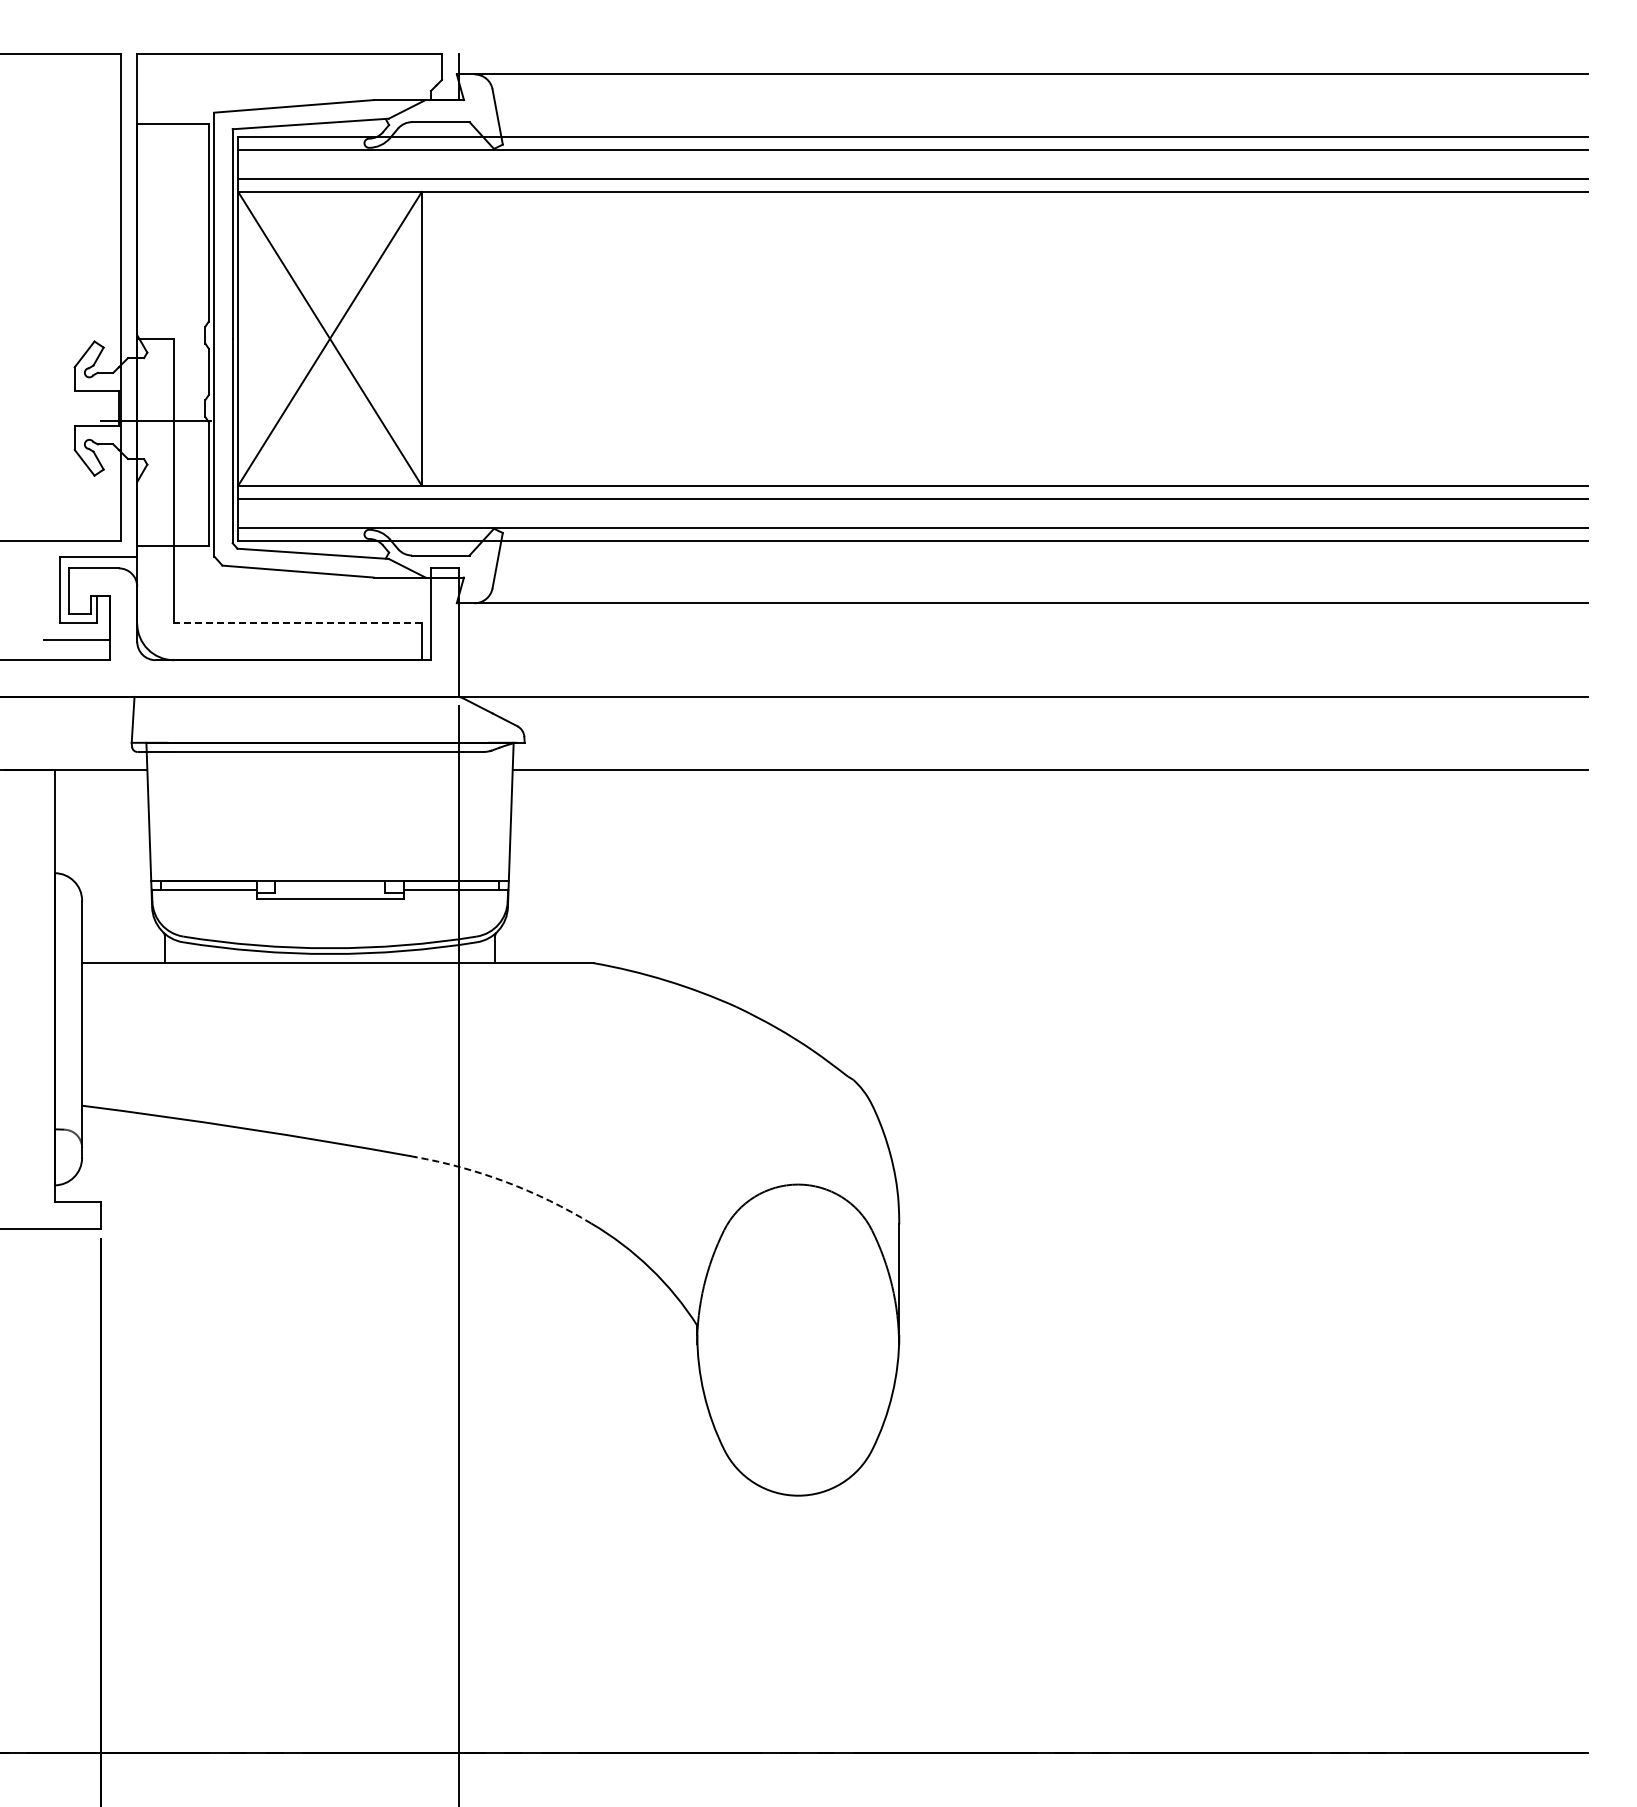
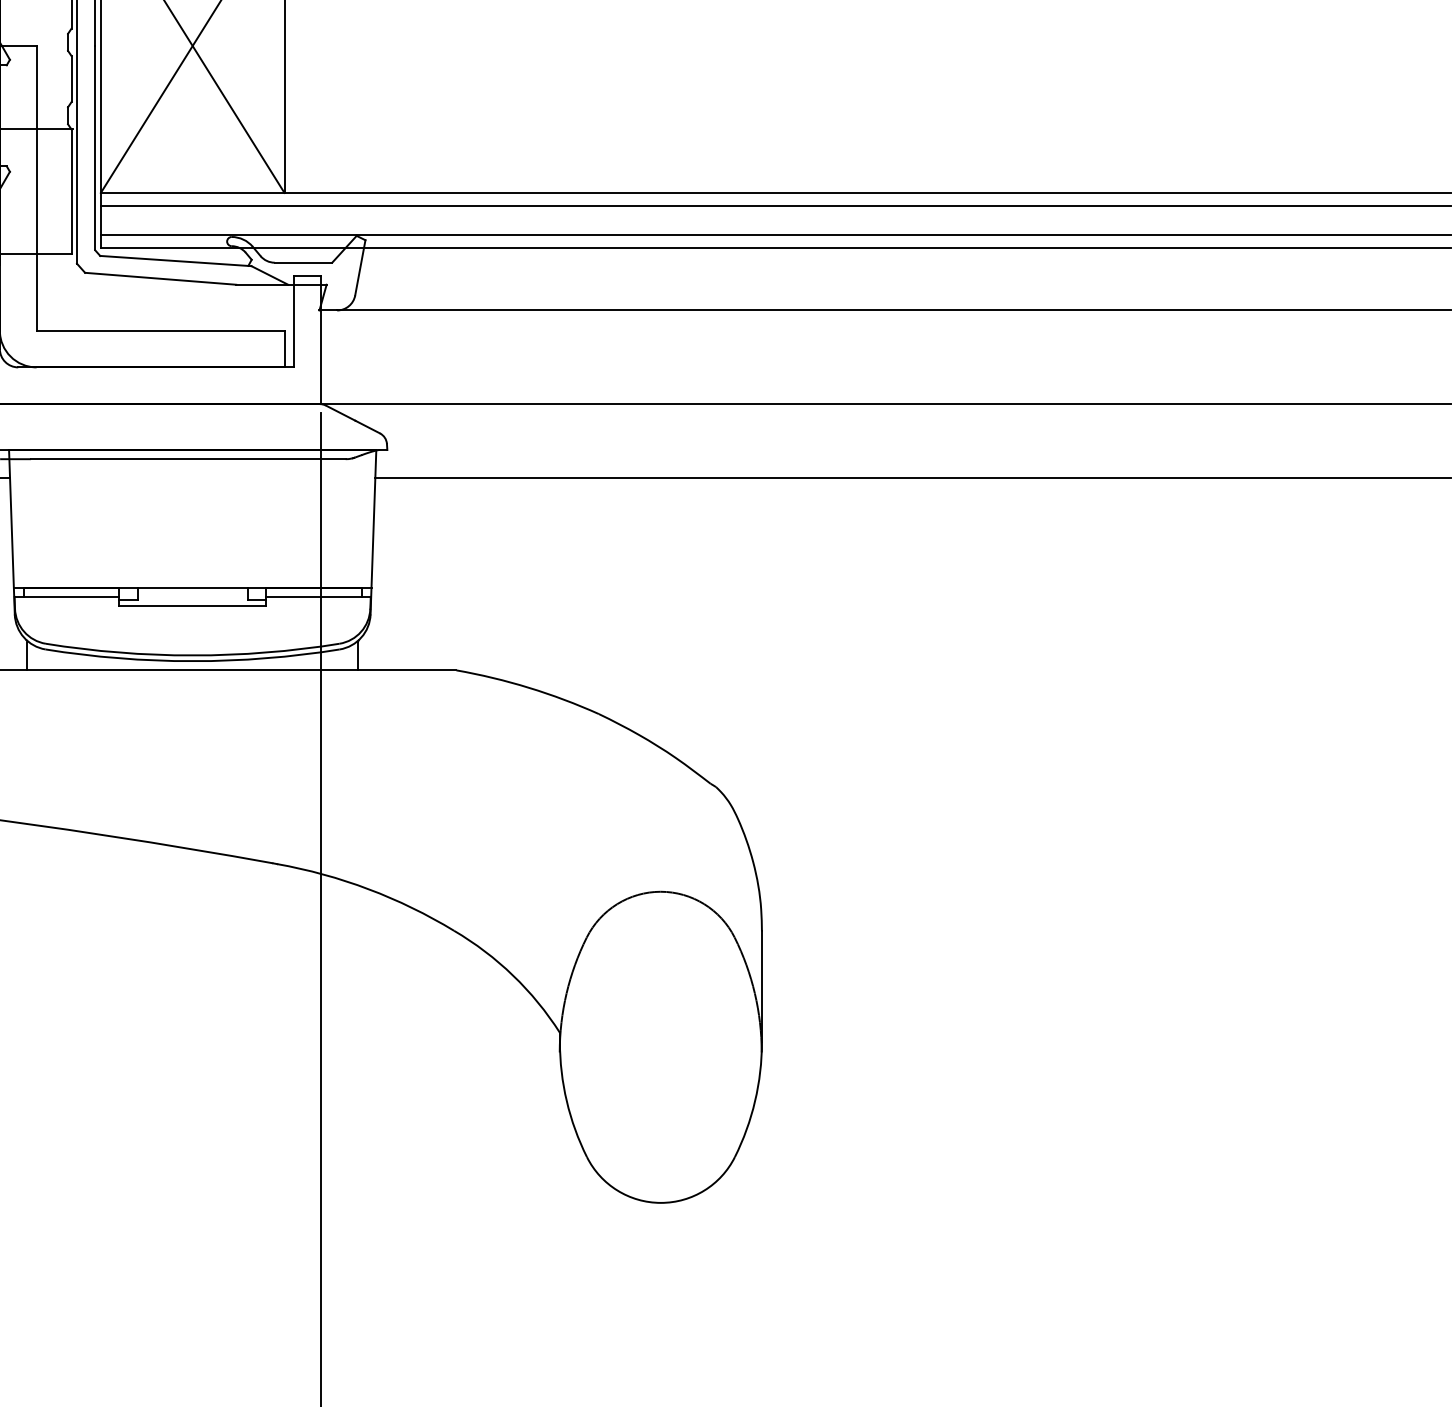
line: (297, 623) -> (160, 330), dashed -> solid
arc: (506, 1182) -> (369, 889), dashed -> solid

